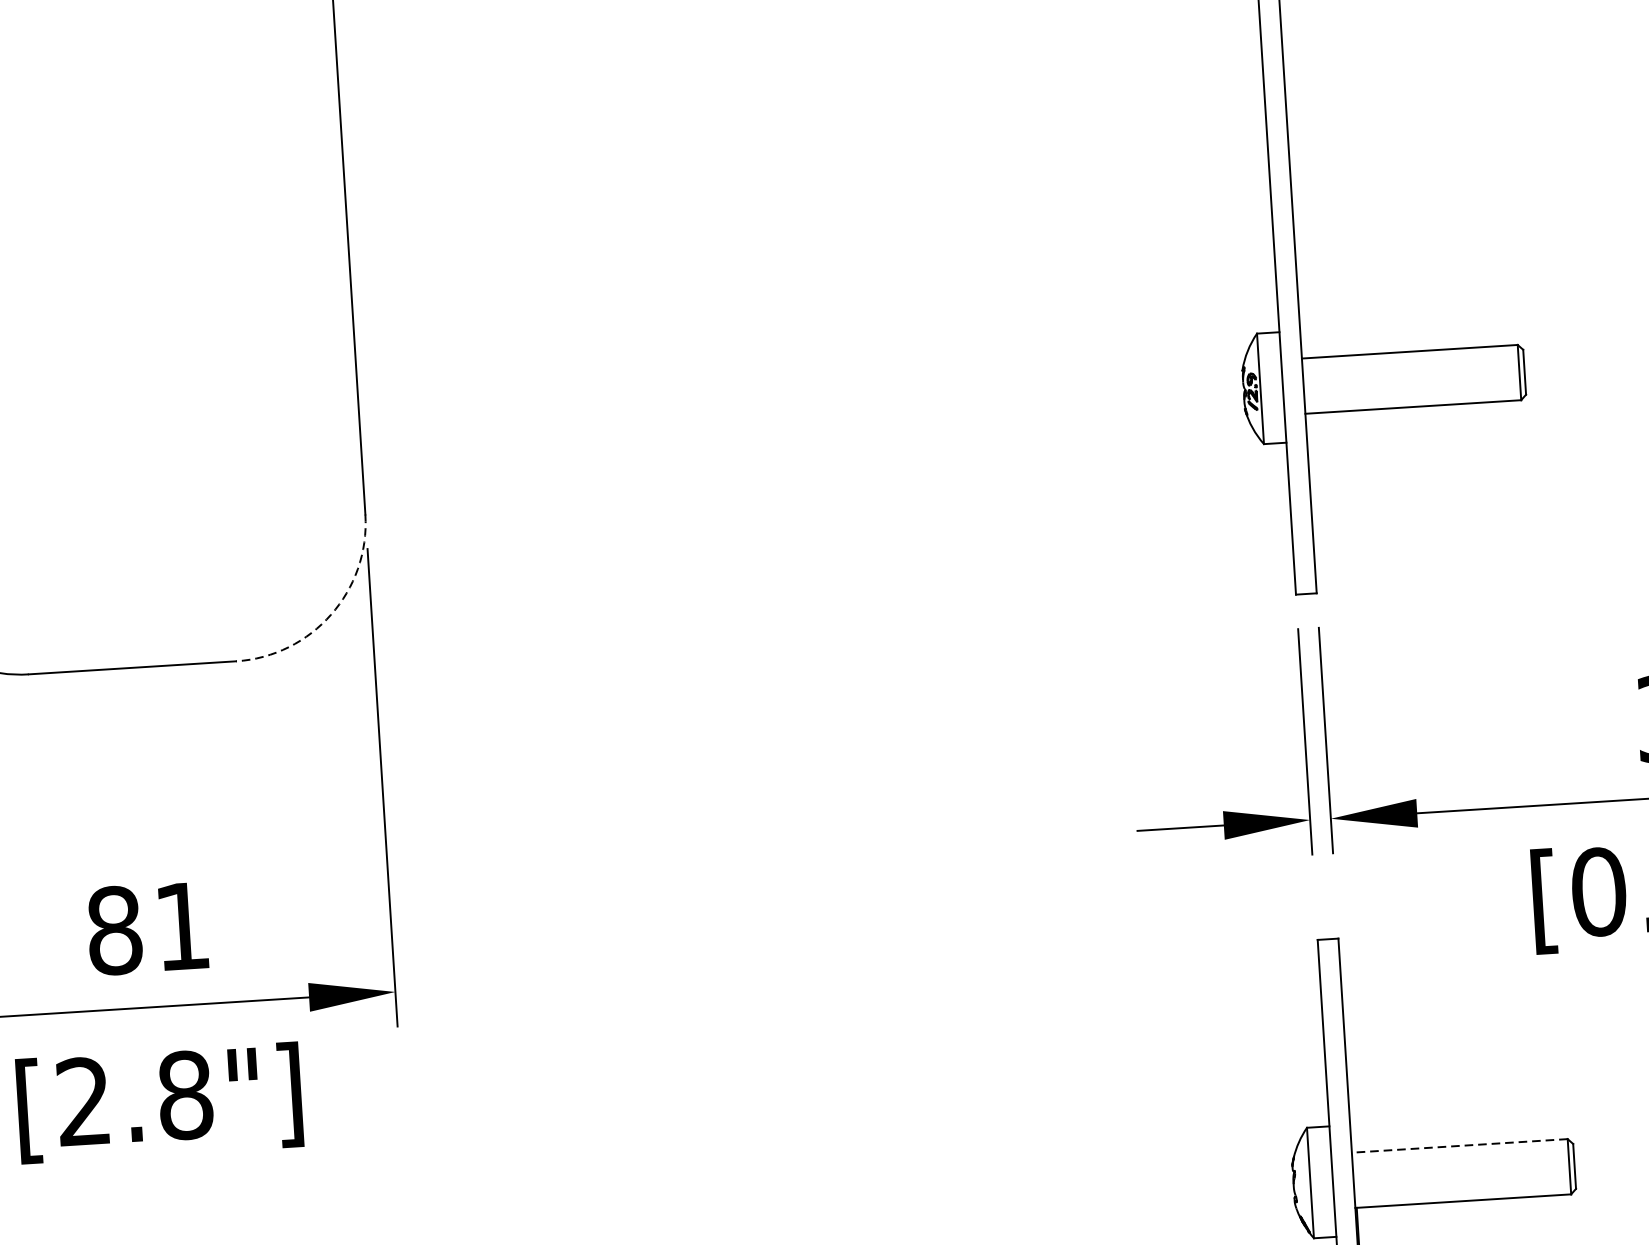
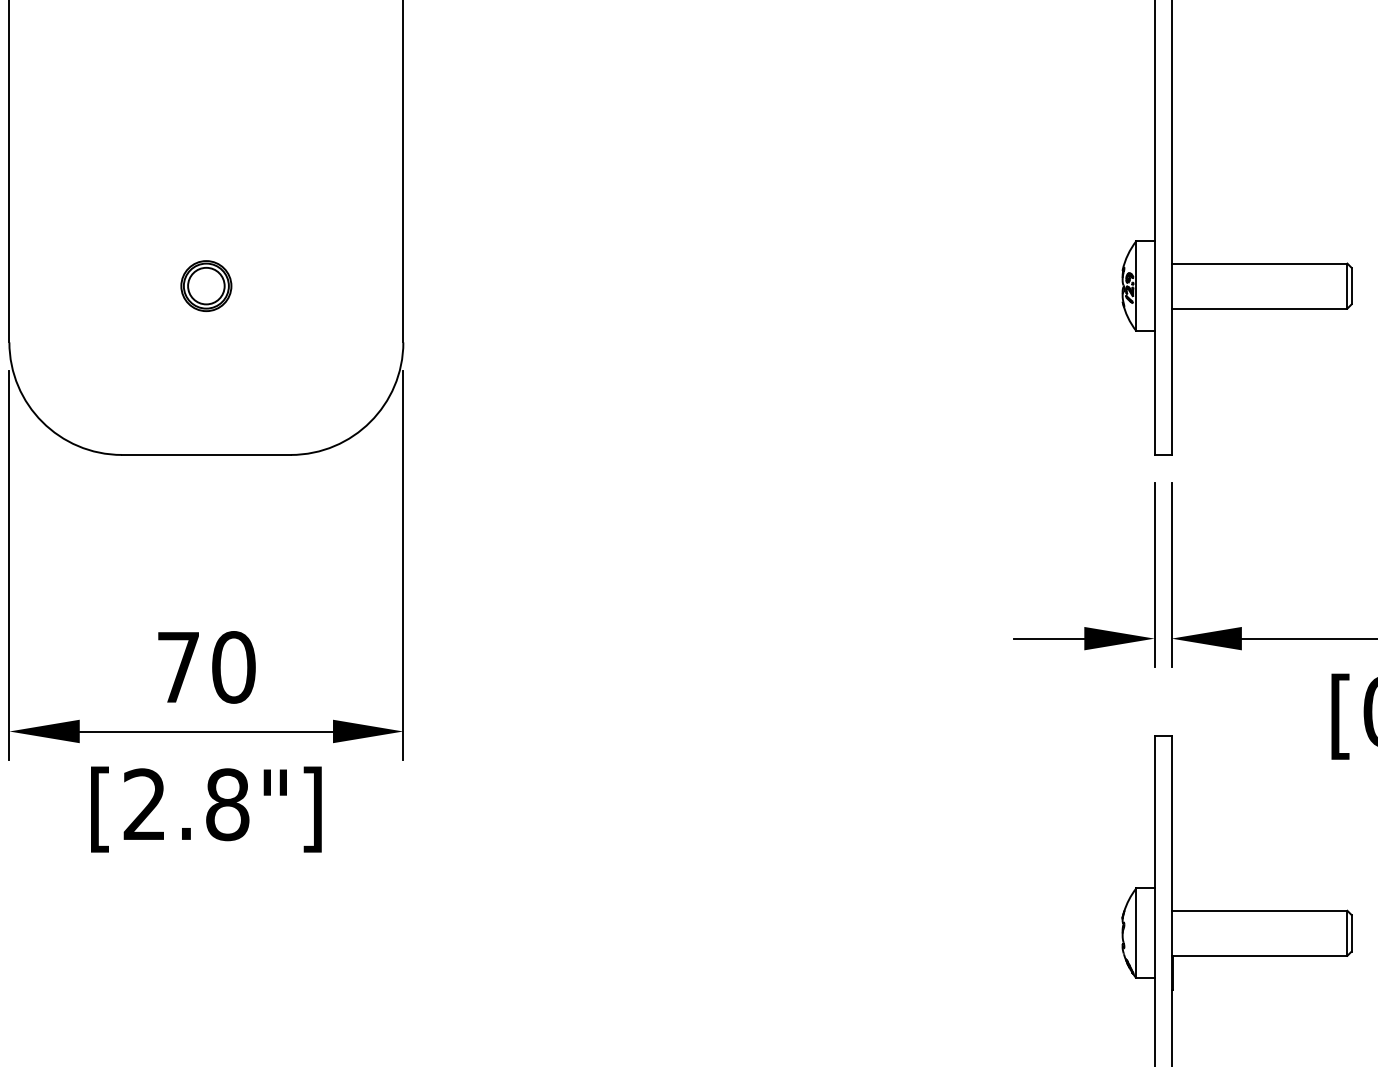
part: (119, 459) -> (206, 285), added
arc: (331, 614) -> (370, 421), dashed -> solid
text: (148, 928) -> (206, 667), 81 -> 70
line: (1459, 1145) -> (1259, 910), dashed -> solid

